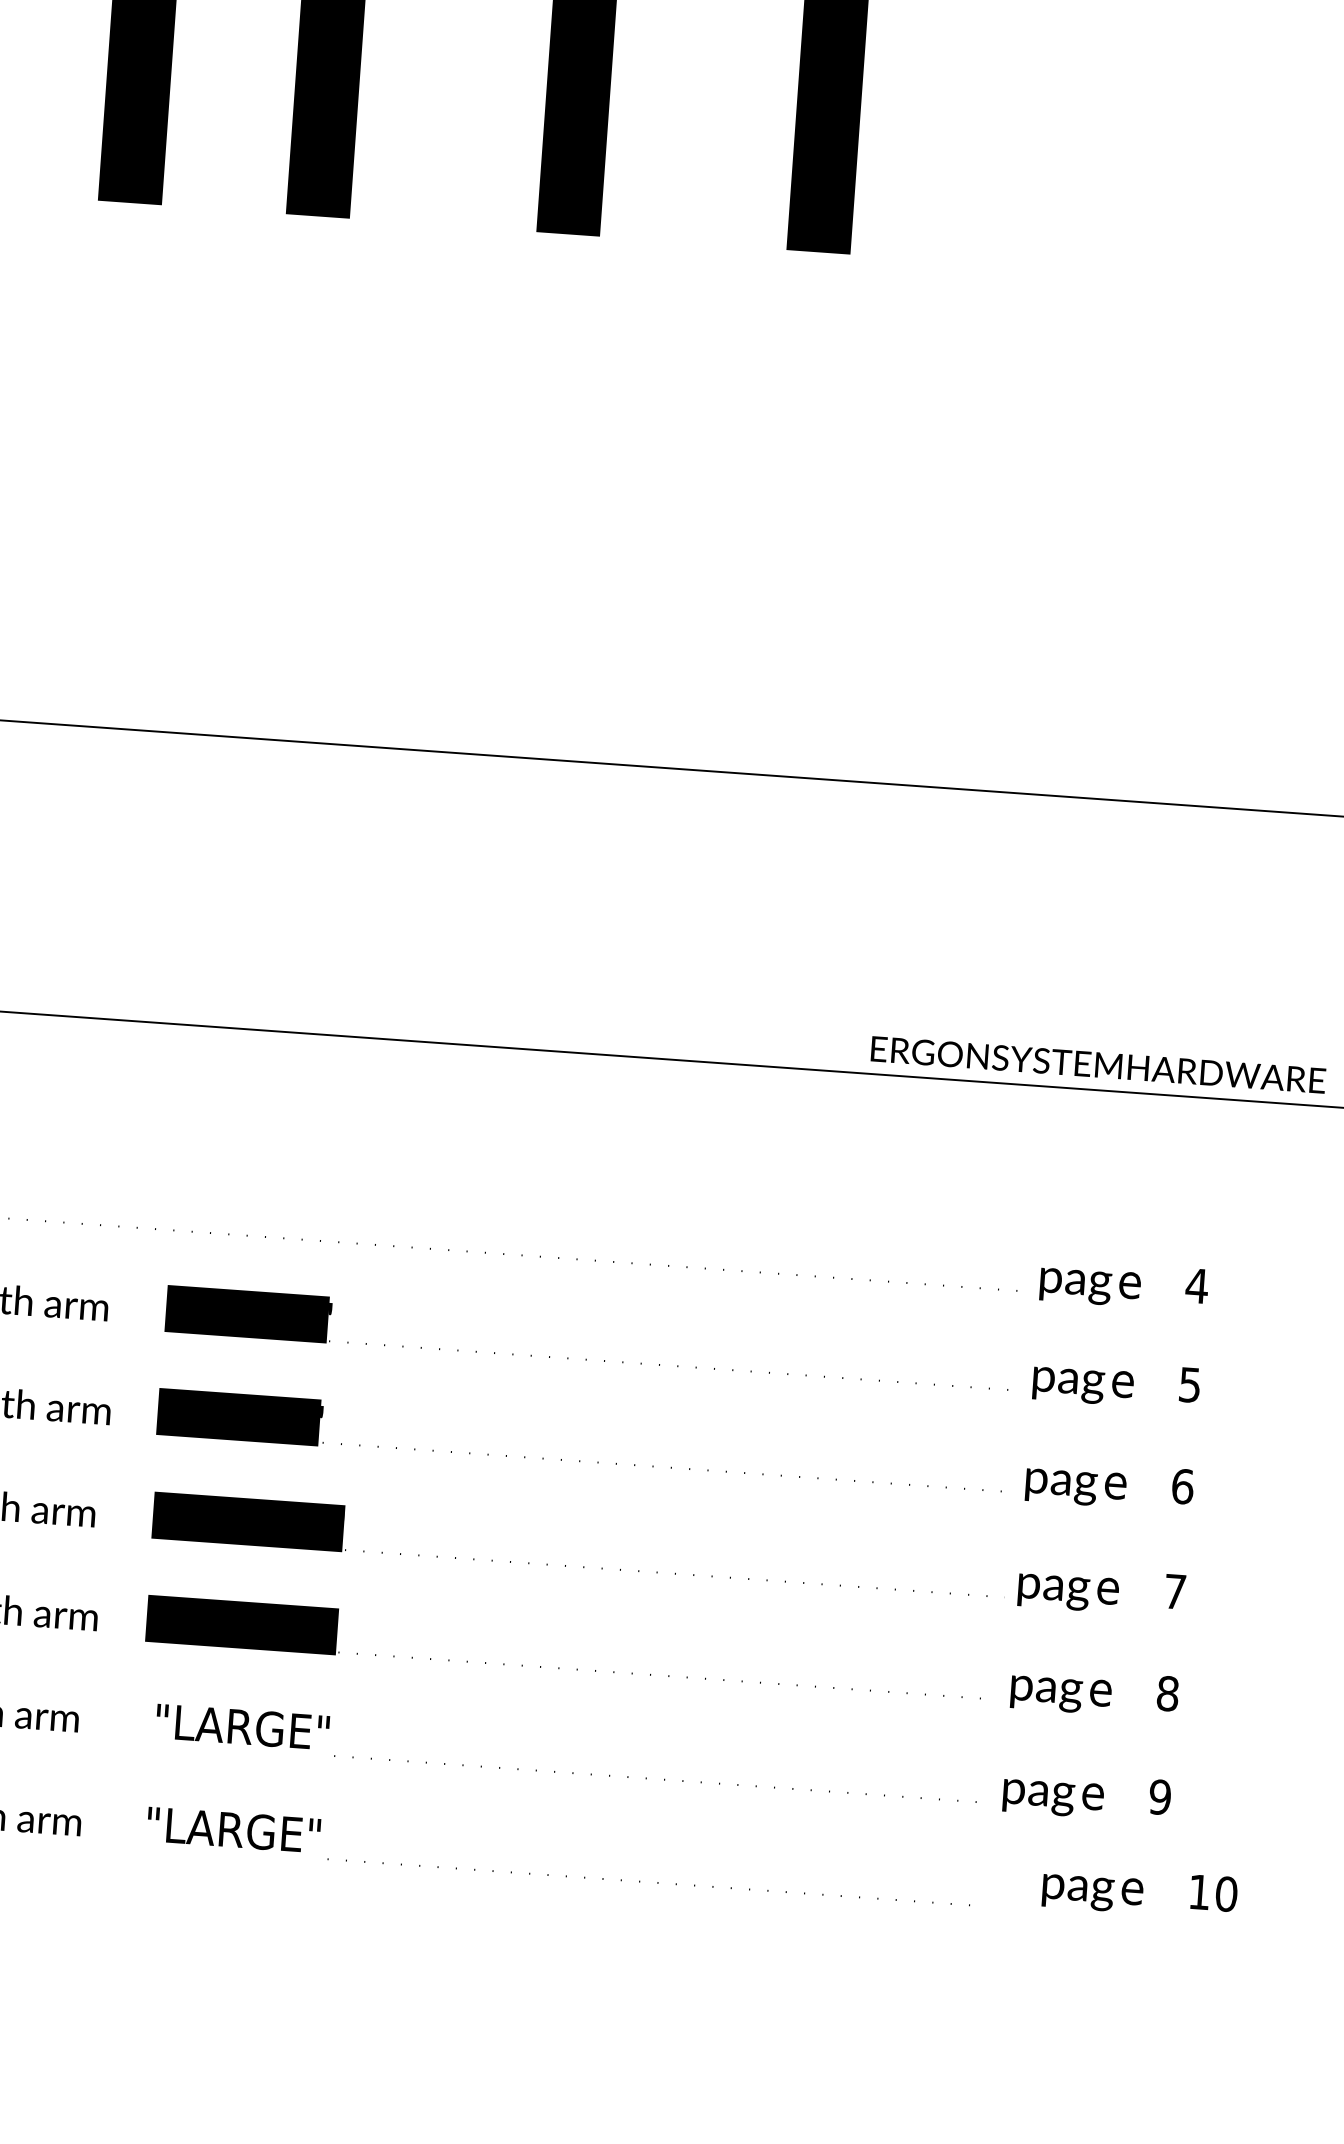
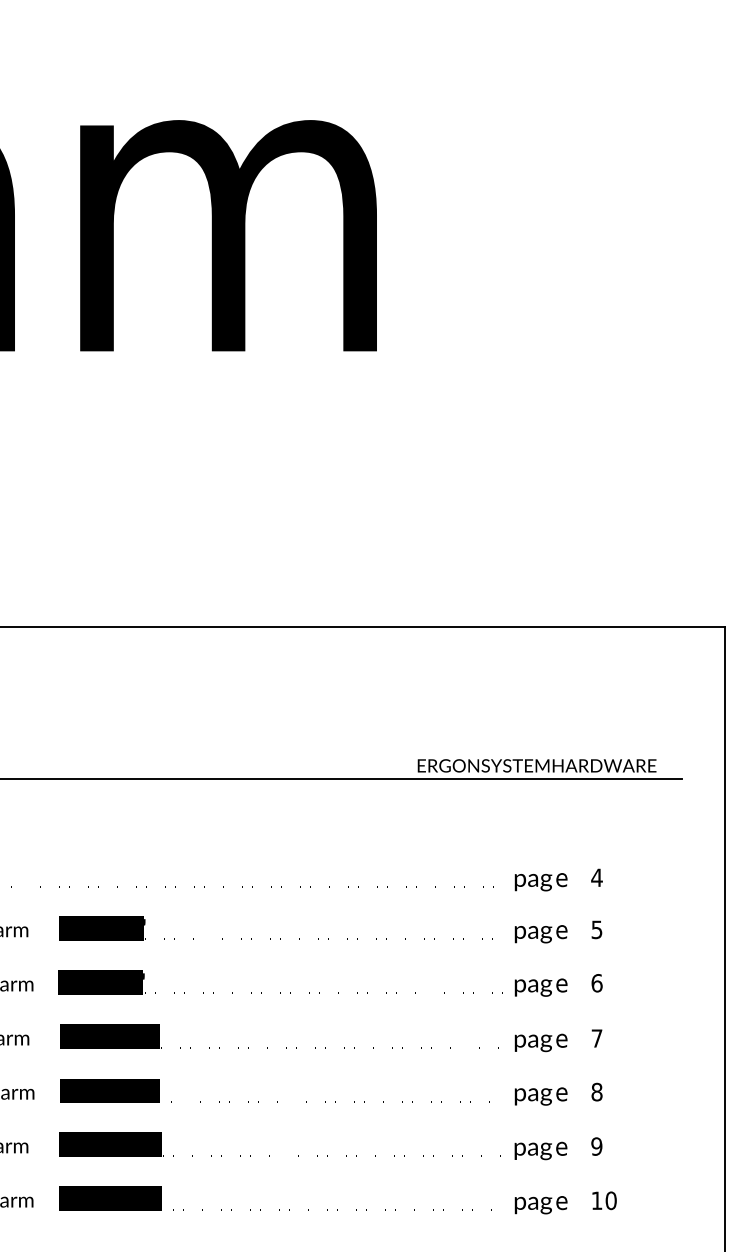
fill: (235, 1726) -> (110, 1144), added
fill: (226, 1829) -> (109, 1198), added
text: (1139, 1891) -> (565, 1202), moved

